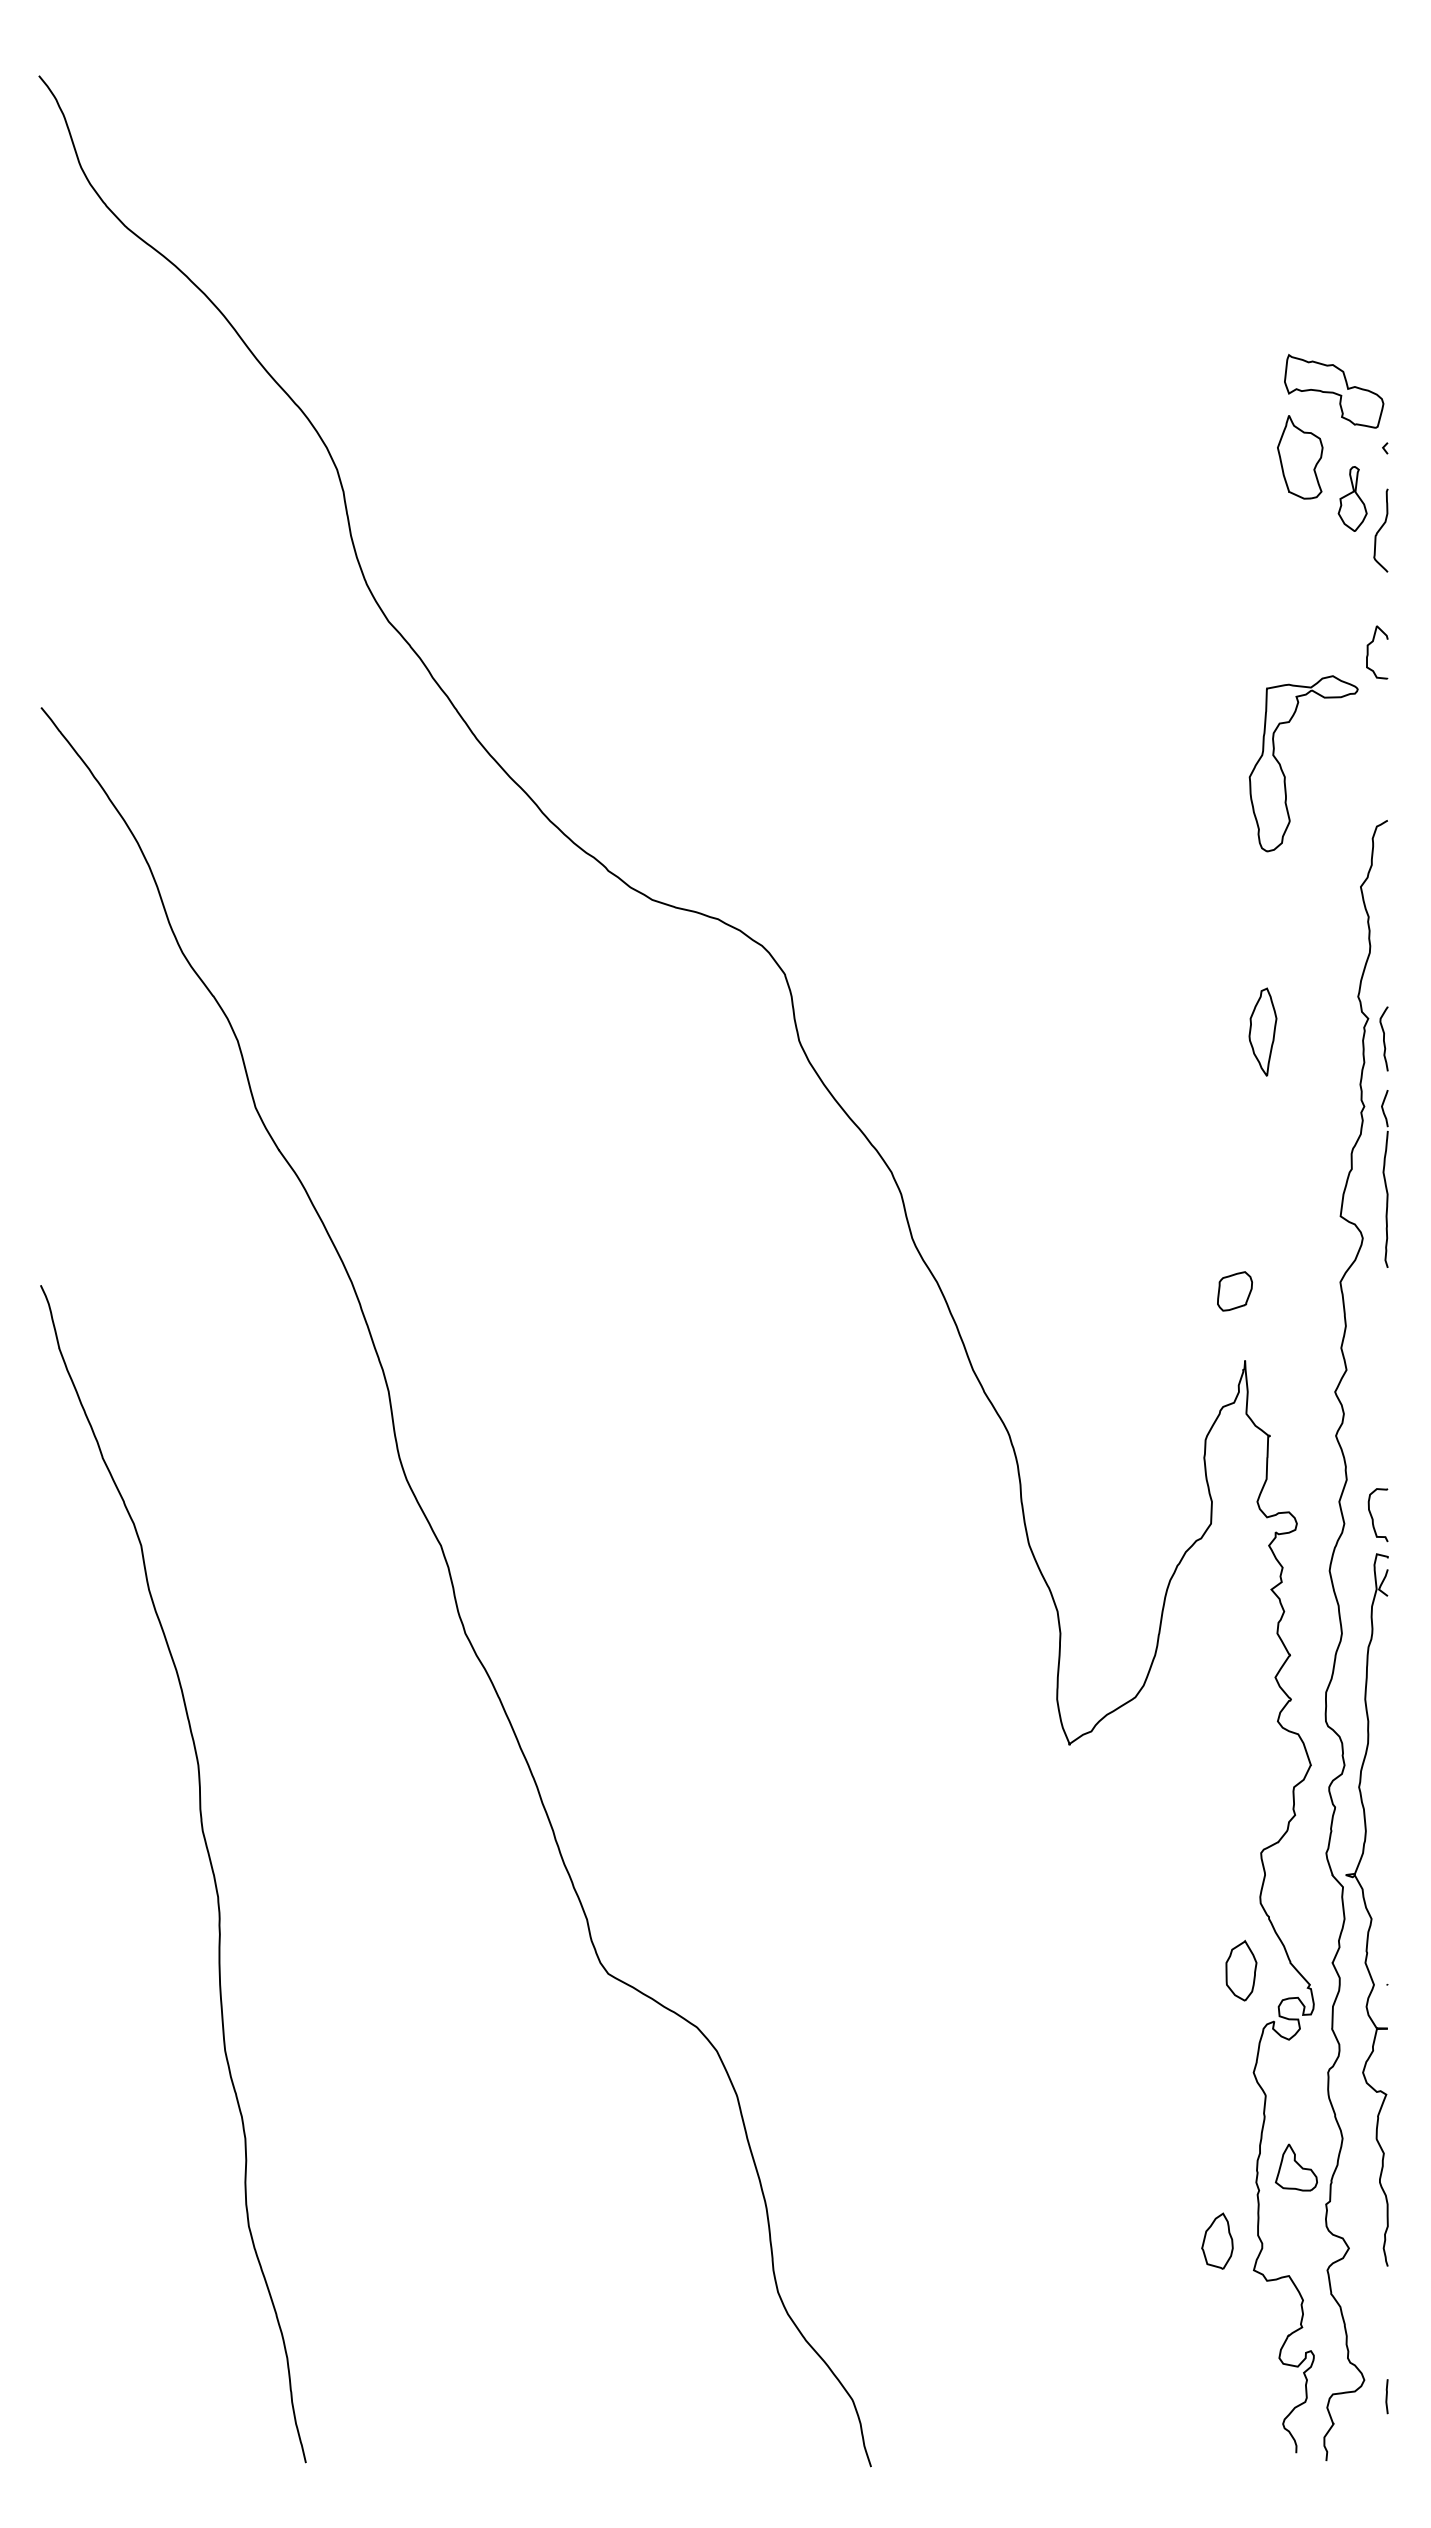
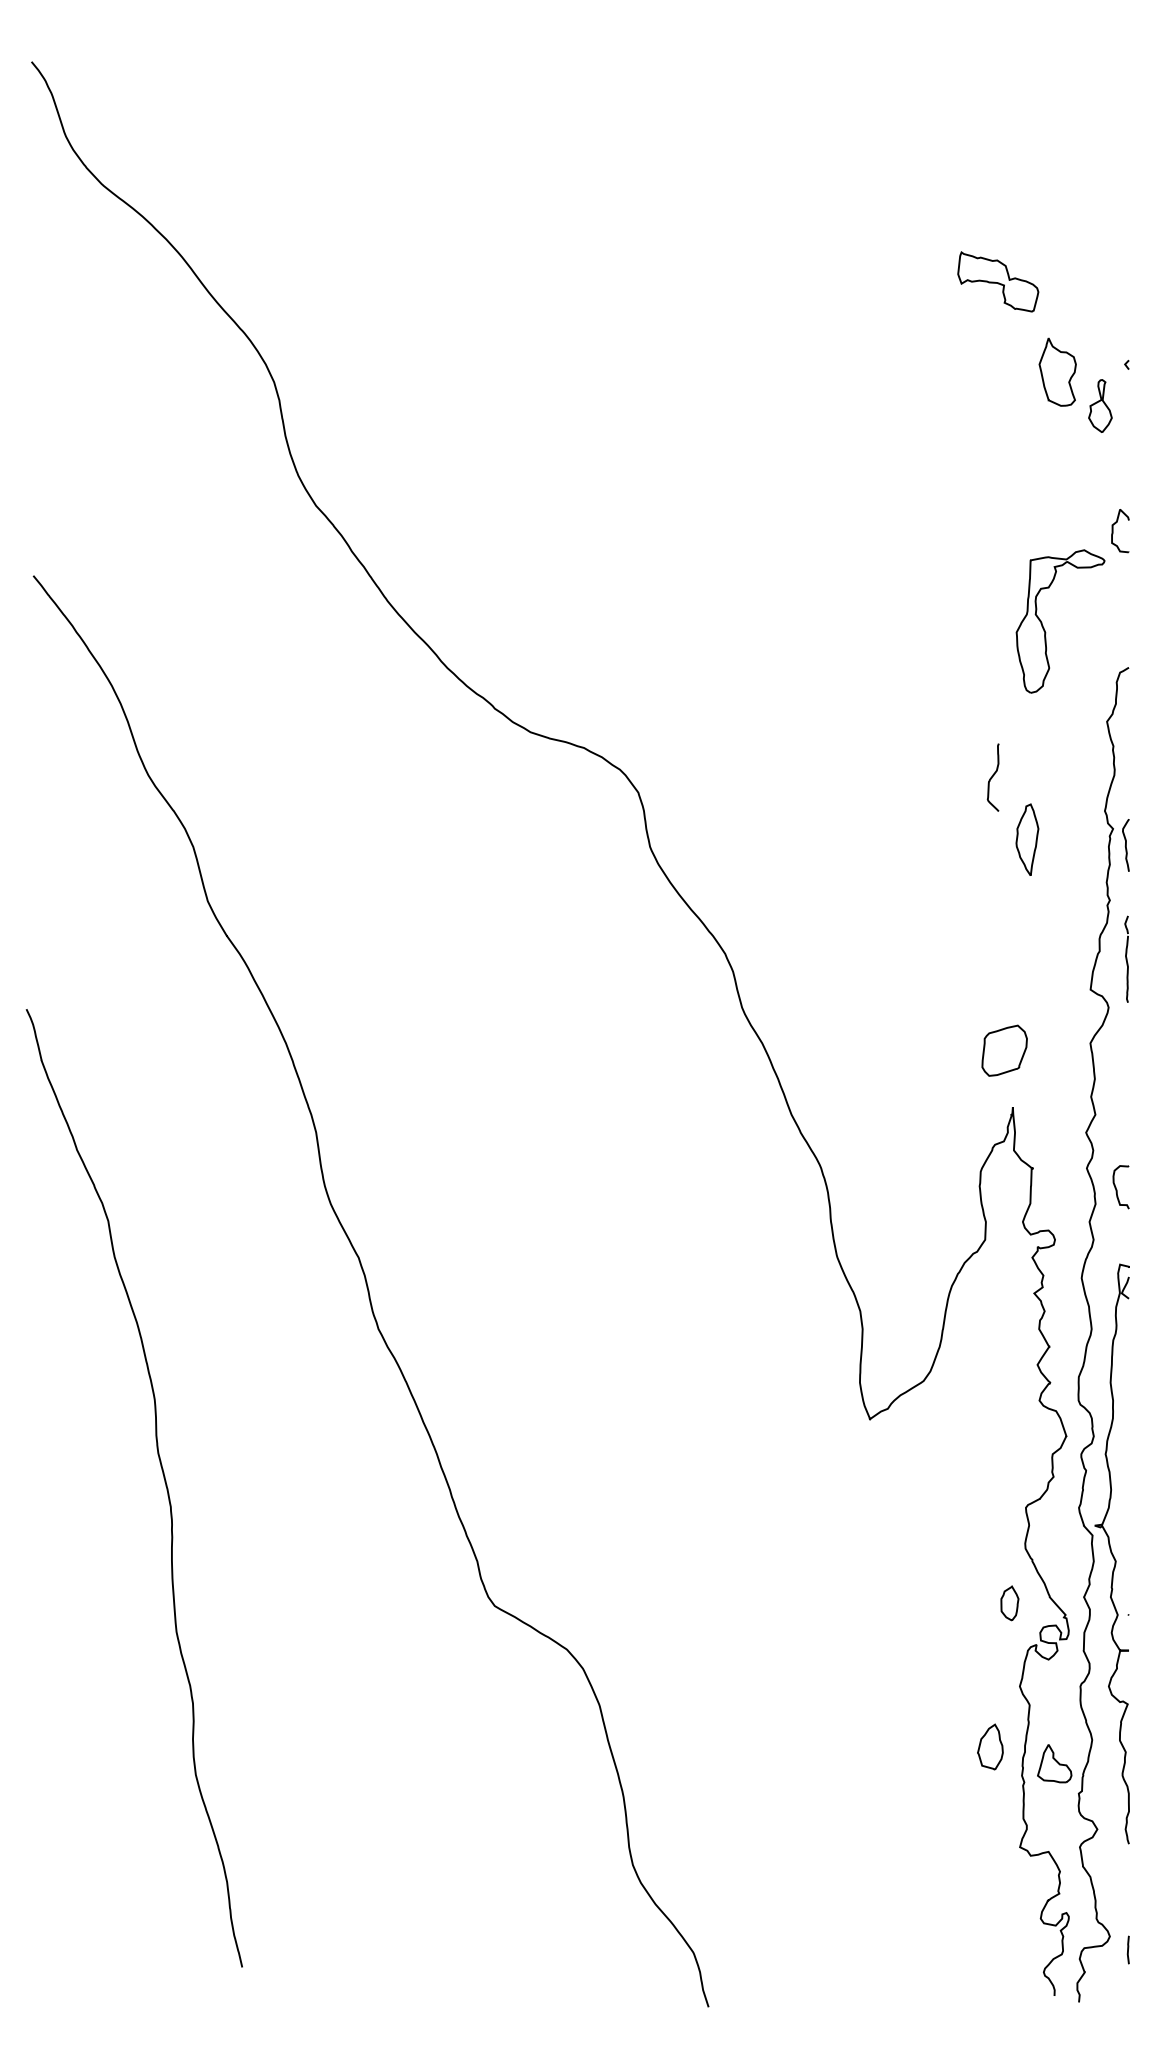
part: (1334, 391) -> (998, 282), moved
curve: (1380, 530) -> (992, 777), moved
part: (1384, 1178) -> (1126, 958), size x0.6
part: (1234, 1291) -> (1004, 1050), size x1.6
curve: (1372, 1515) -> (1116, 1187), moved
curve: (210, 1866) -> (164, 1482), moved
part: (1241, 1970) -> (1009, 1603), size x0.7
part: (1217, 2240) -> (990, 1746), moved

